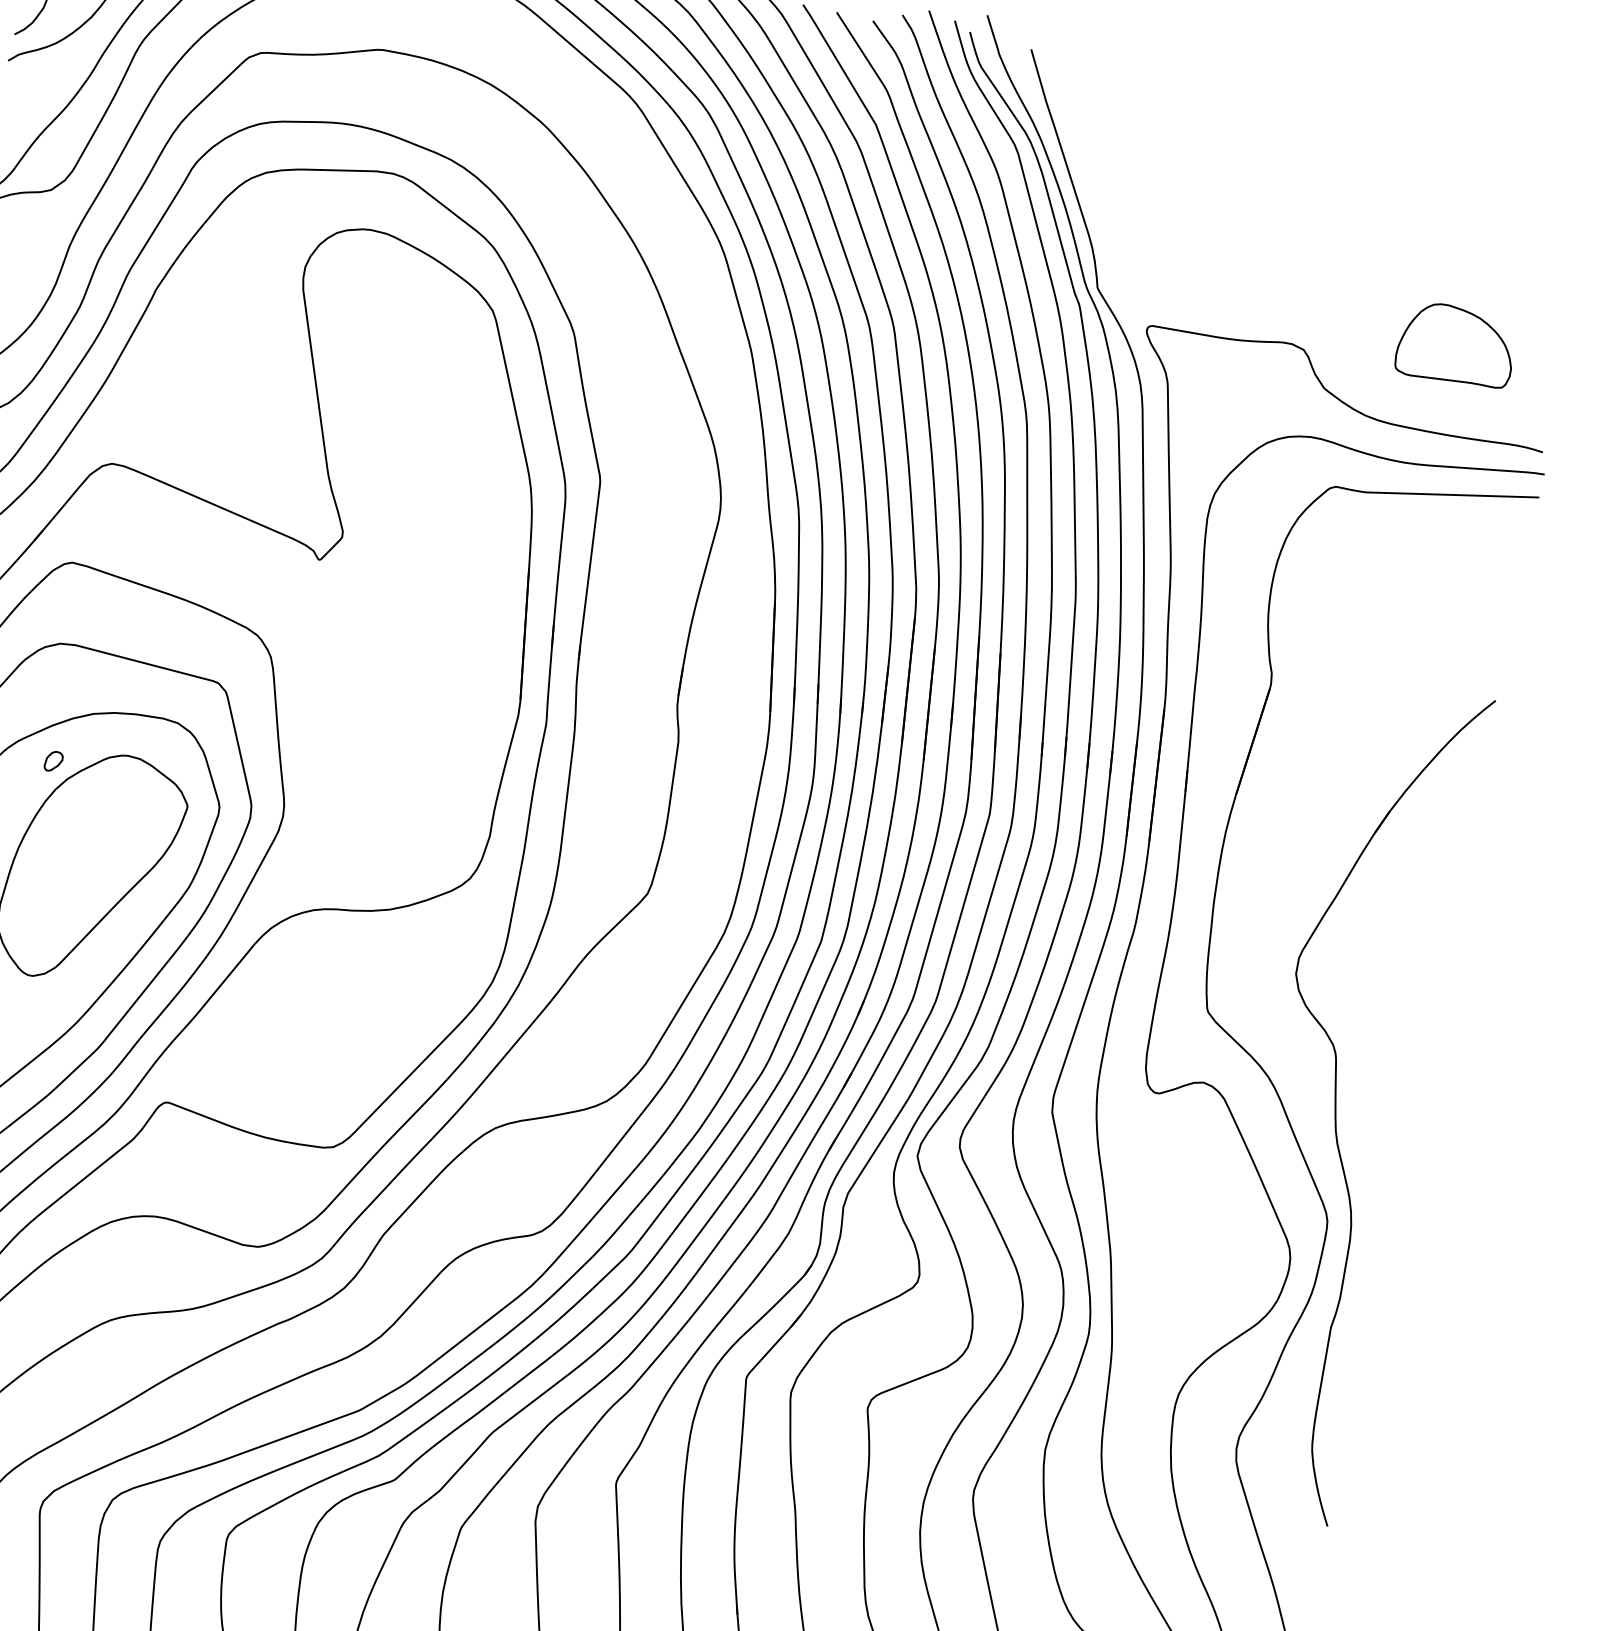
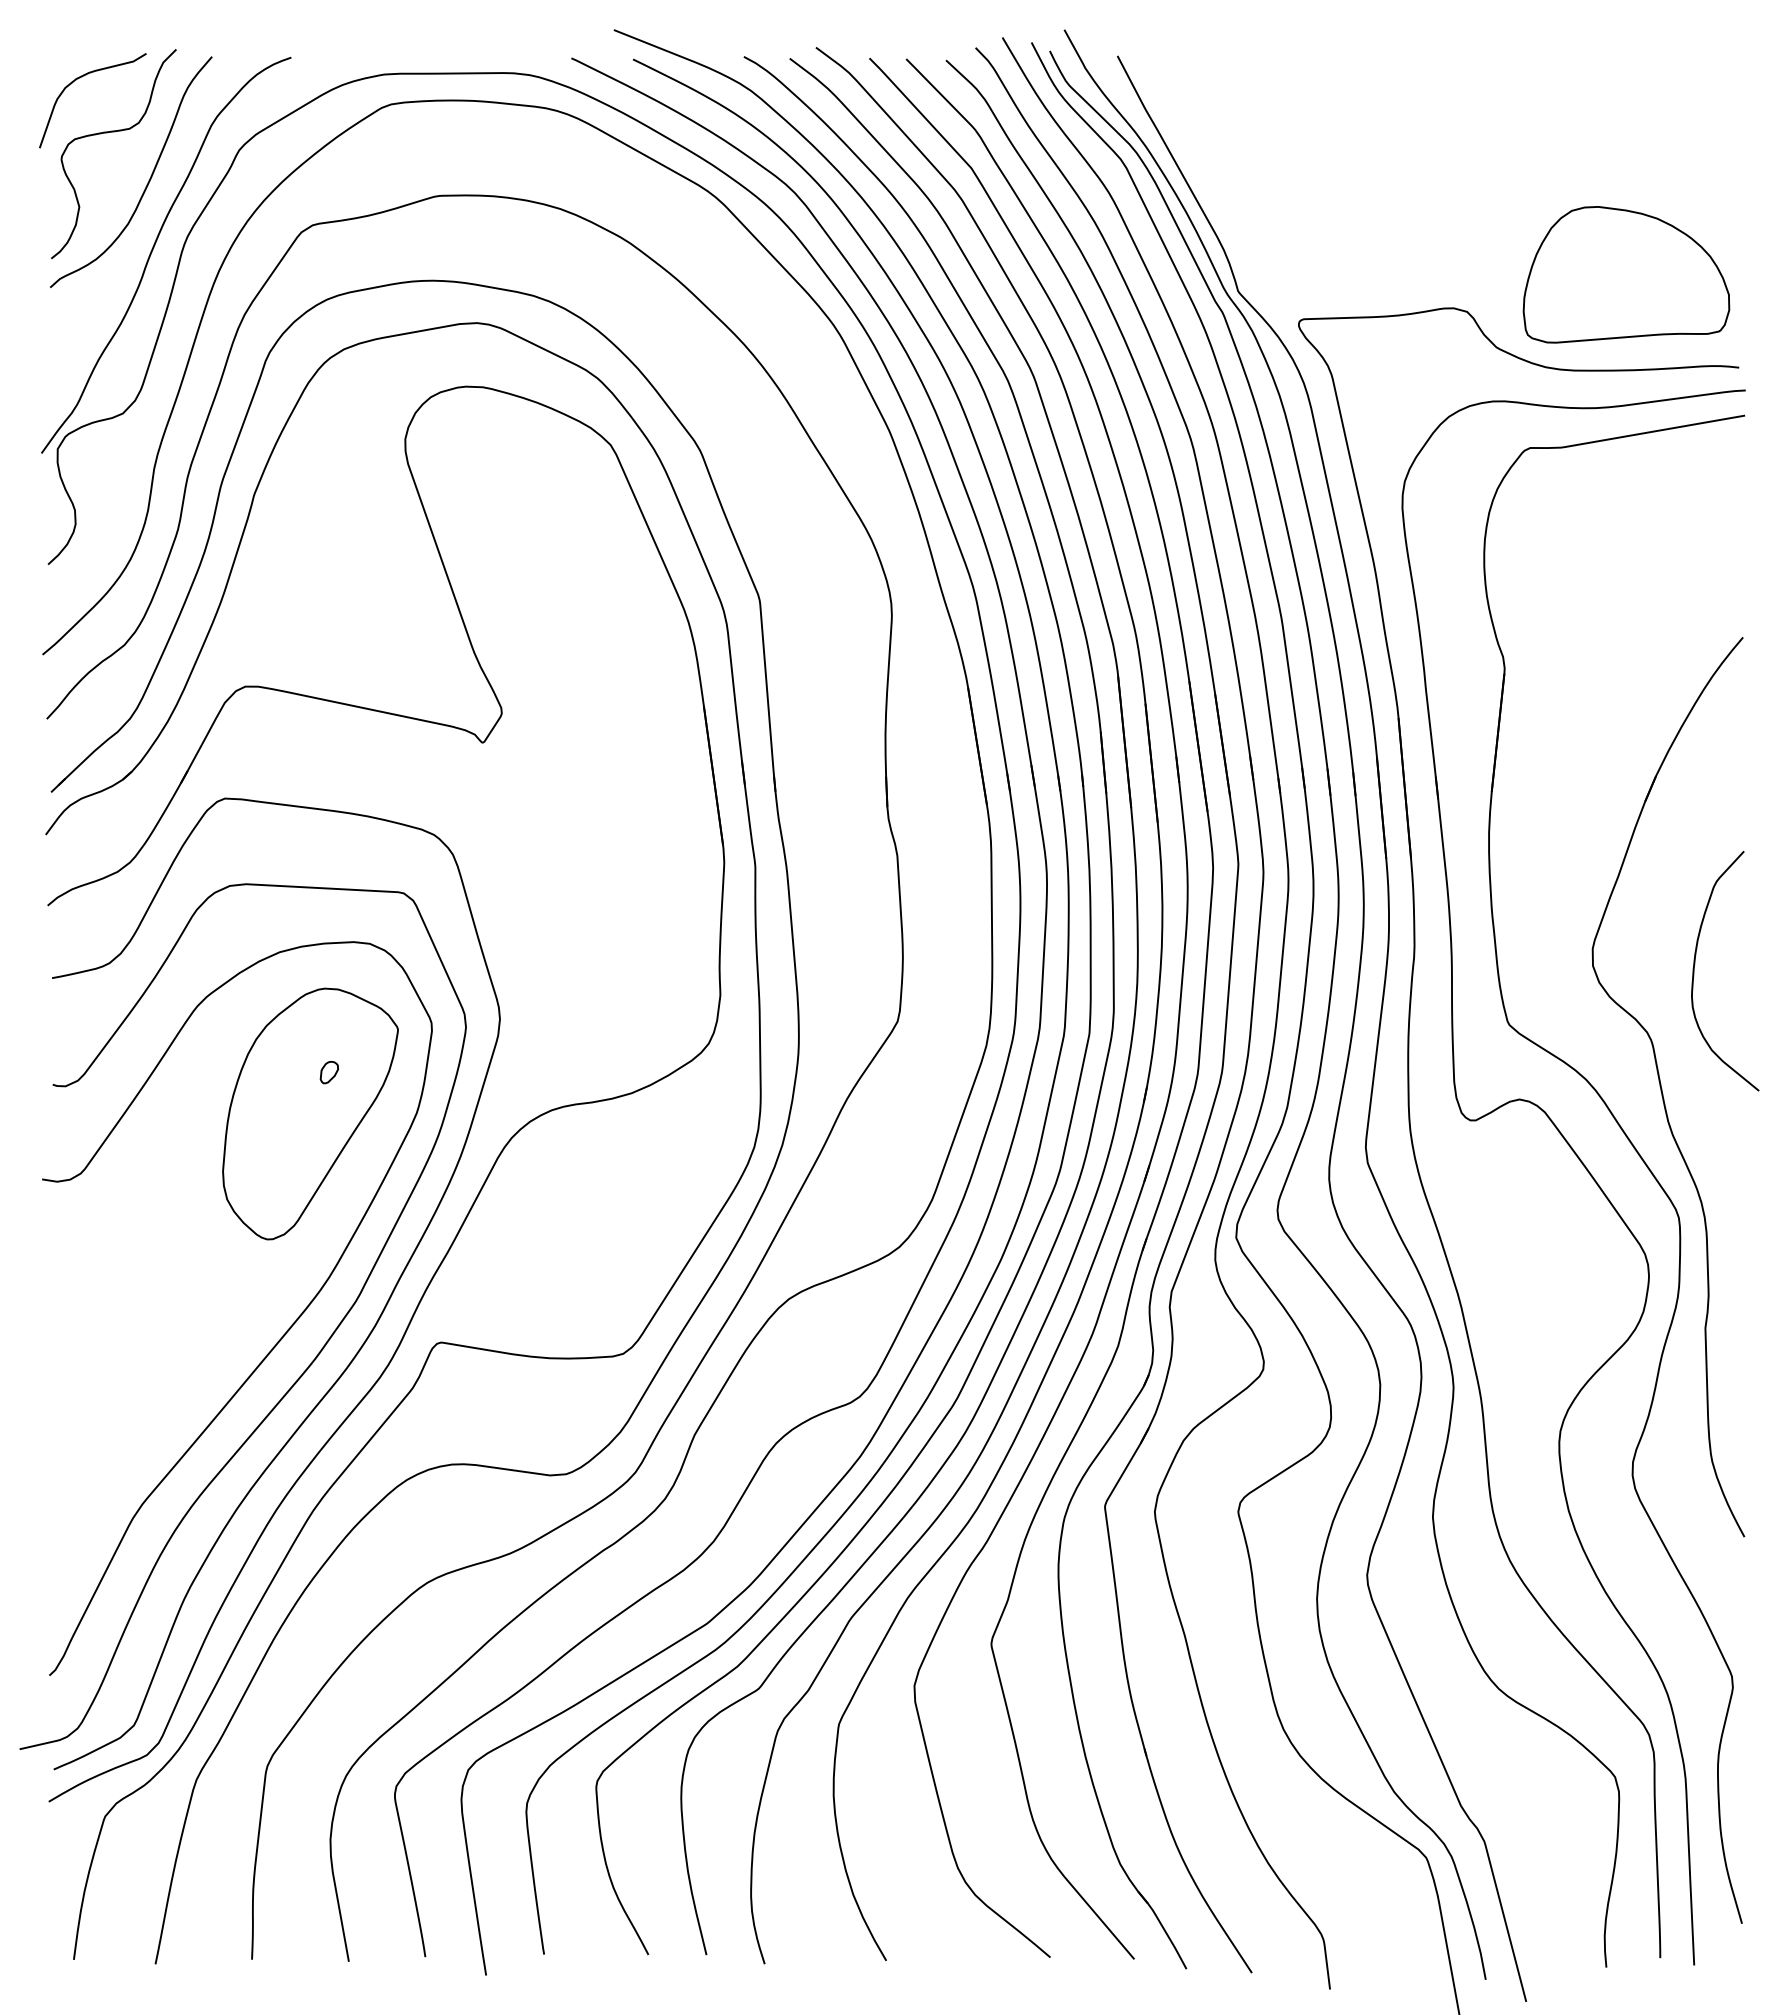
part: (1457, 345) -> (1626, 274), size x1.67
part: (52, 761) -> (328, 1072), moved
curve: (1390, 991) -> (1695, 964), added

